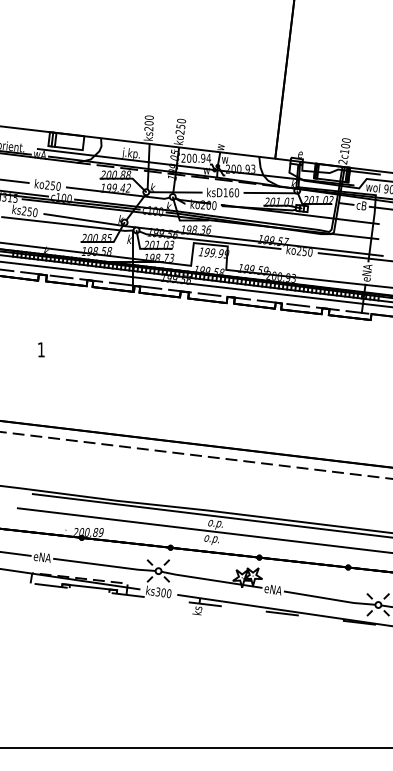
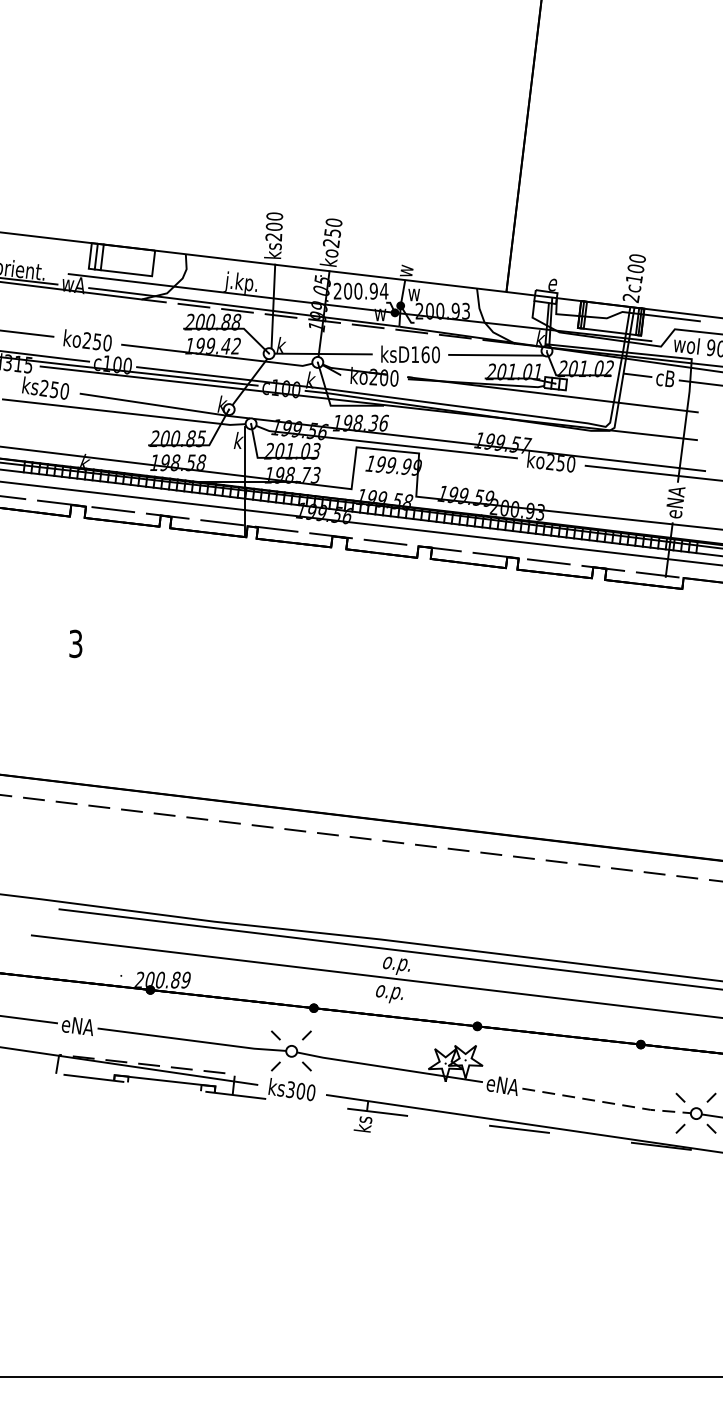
text: (40, 349) -> (74, 643), 1 -> 3
line: (330, 599) -> (608, 1103), solid -> dashed

